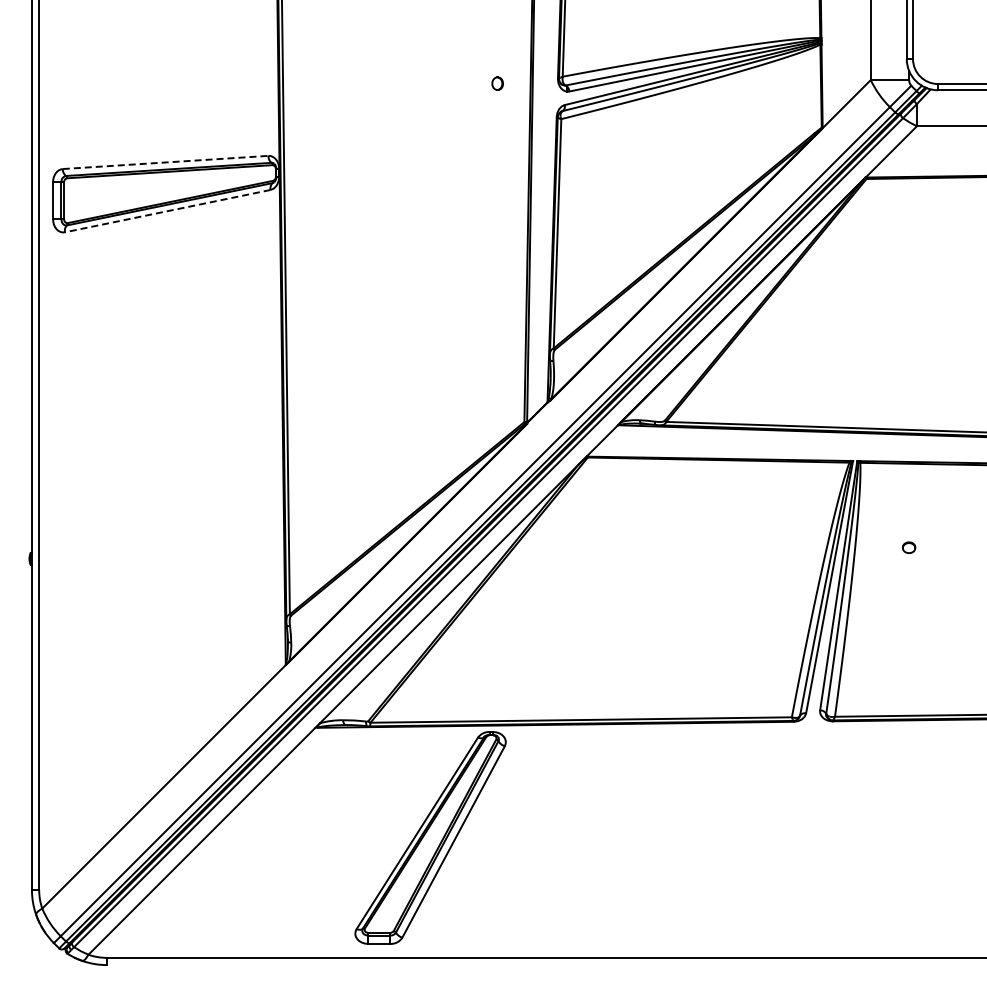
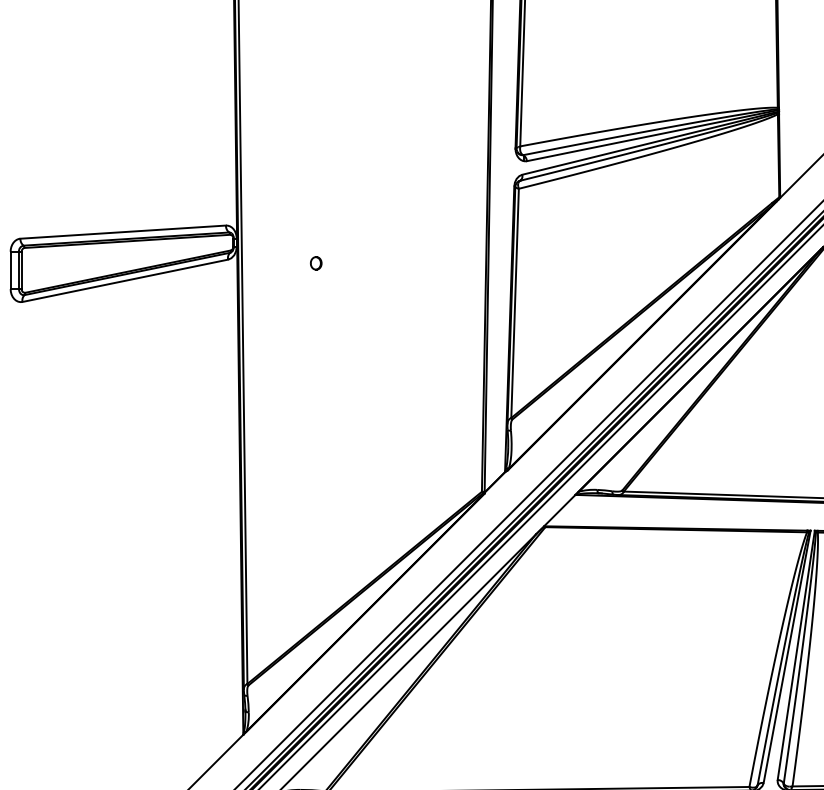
part: (497, 83) -> (316, 263), moved
line: (165, 162) -> (123, 232), dashed -> solid
line: (167, 211) -> (125, 281), dashed -> solid

